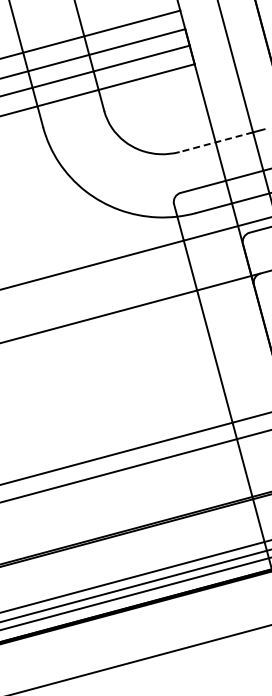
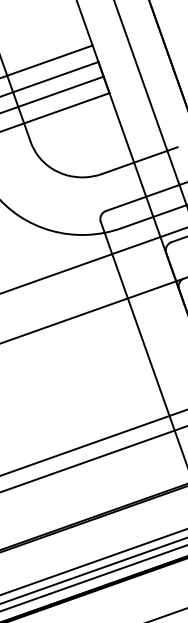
line: (216, 142) -> (134, 162), dashed -> solid

